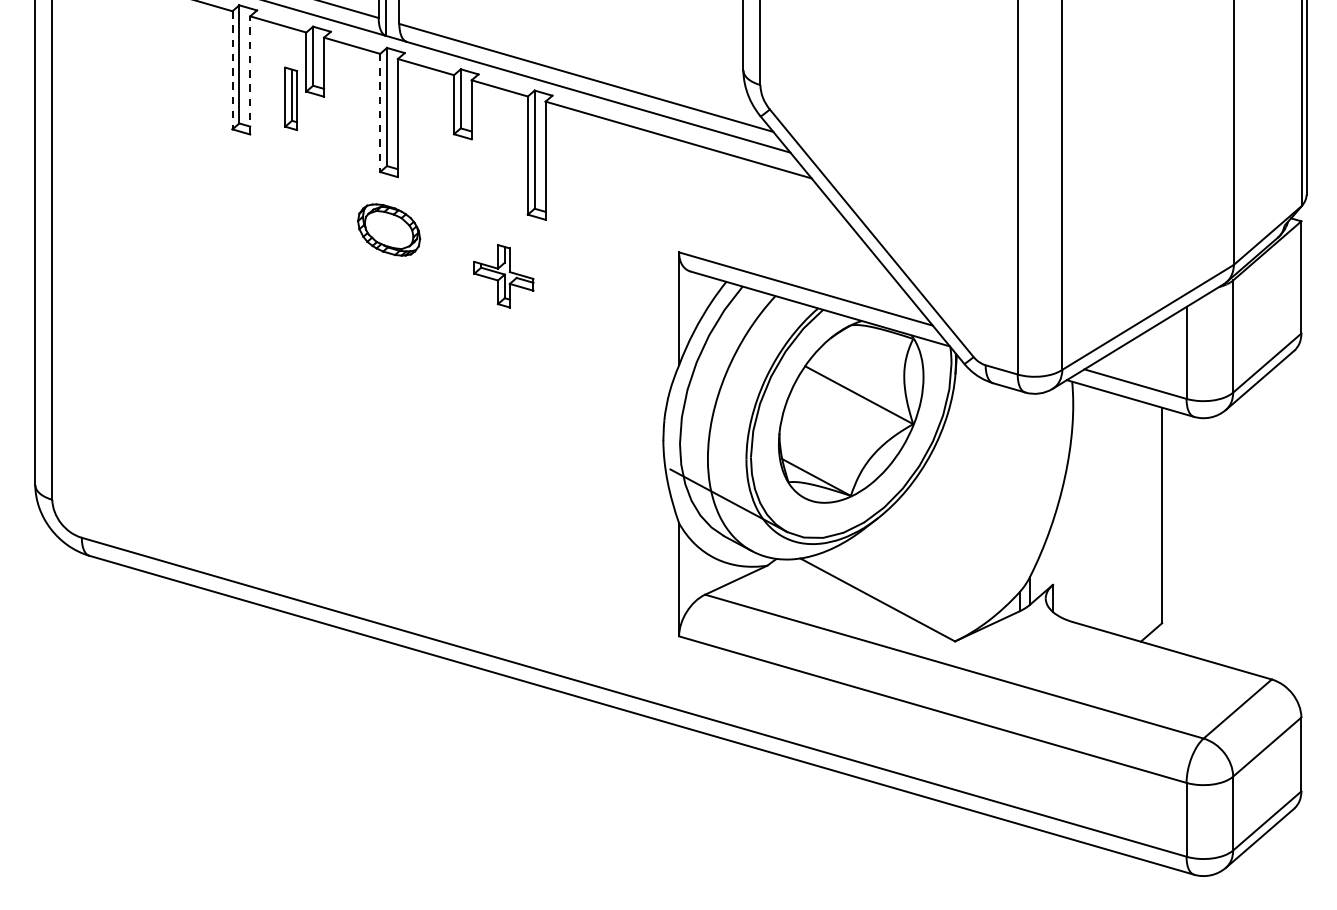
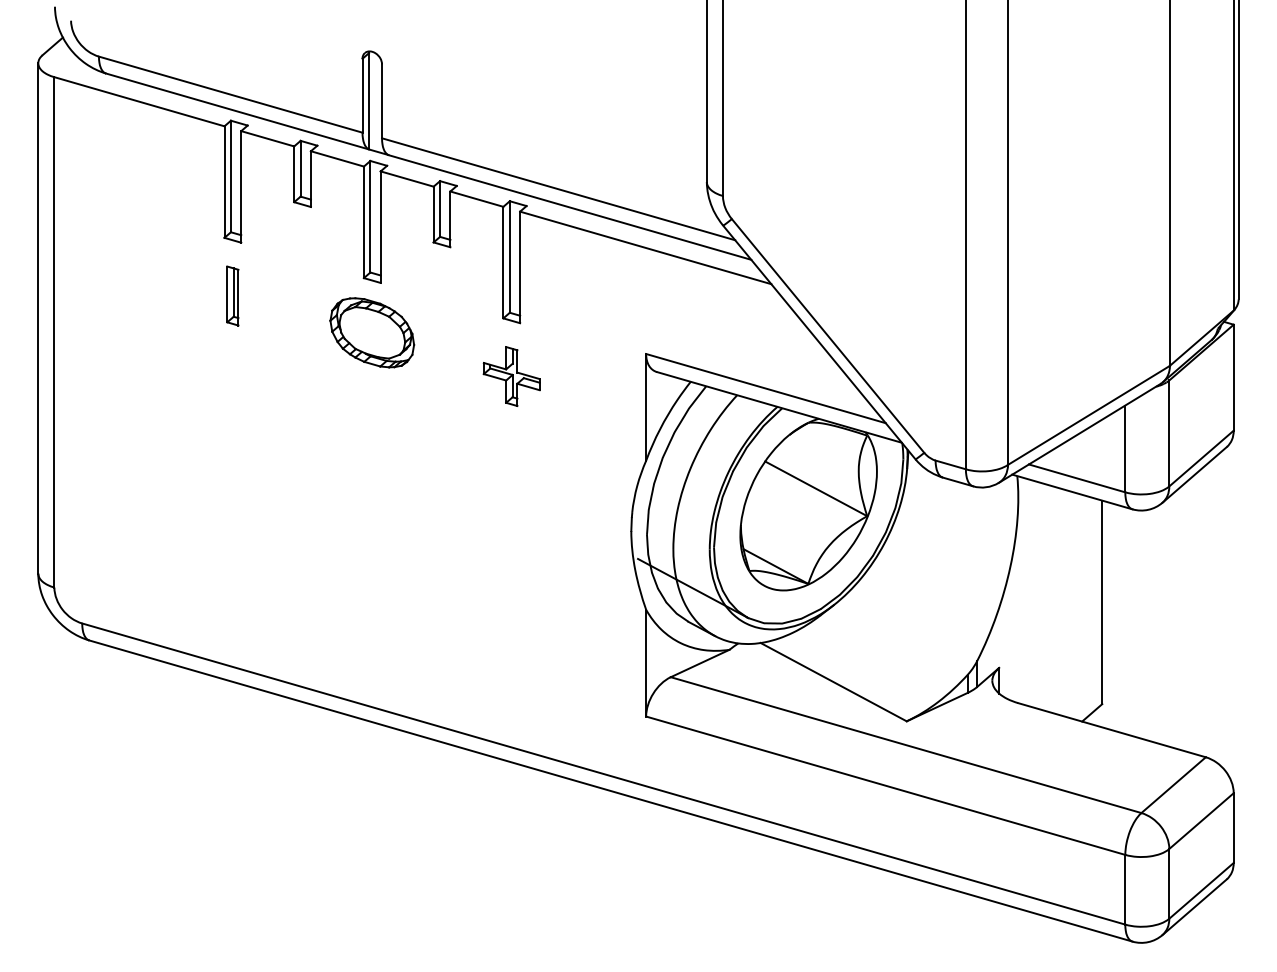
line: (232, 70) -> (224, 182), dashed -> solid
line: (250, 74) -> (241, 186), dashed -> solid
part: (290, 98) -> (232, 295), moved
line: (379, 113) -> (363, 222), dashed -> solid
part: (389, 229) -> (372, 332), size x1.43
part: (503, 276) -> (511, 376), moved

